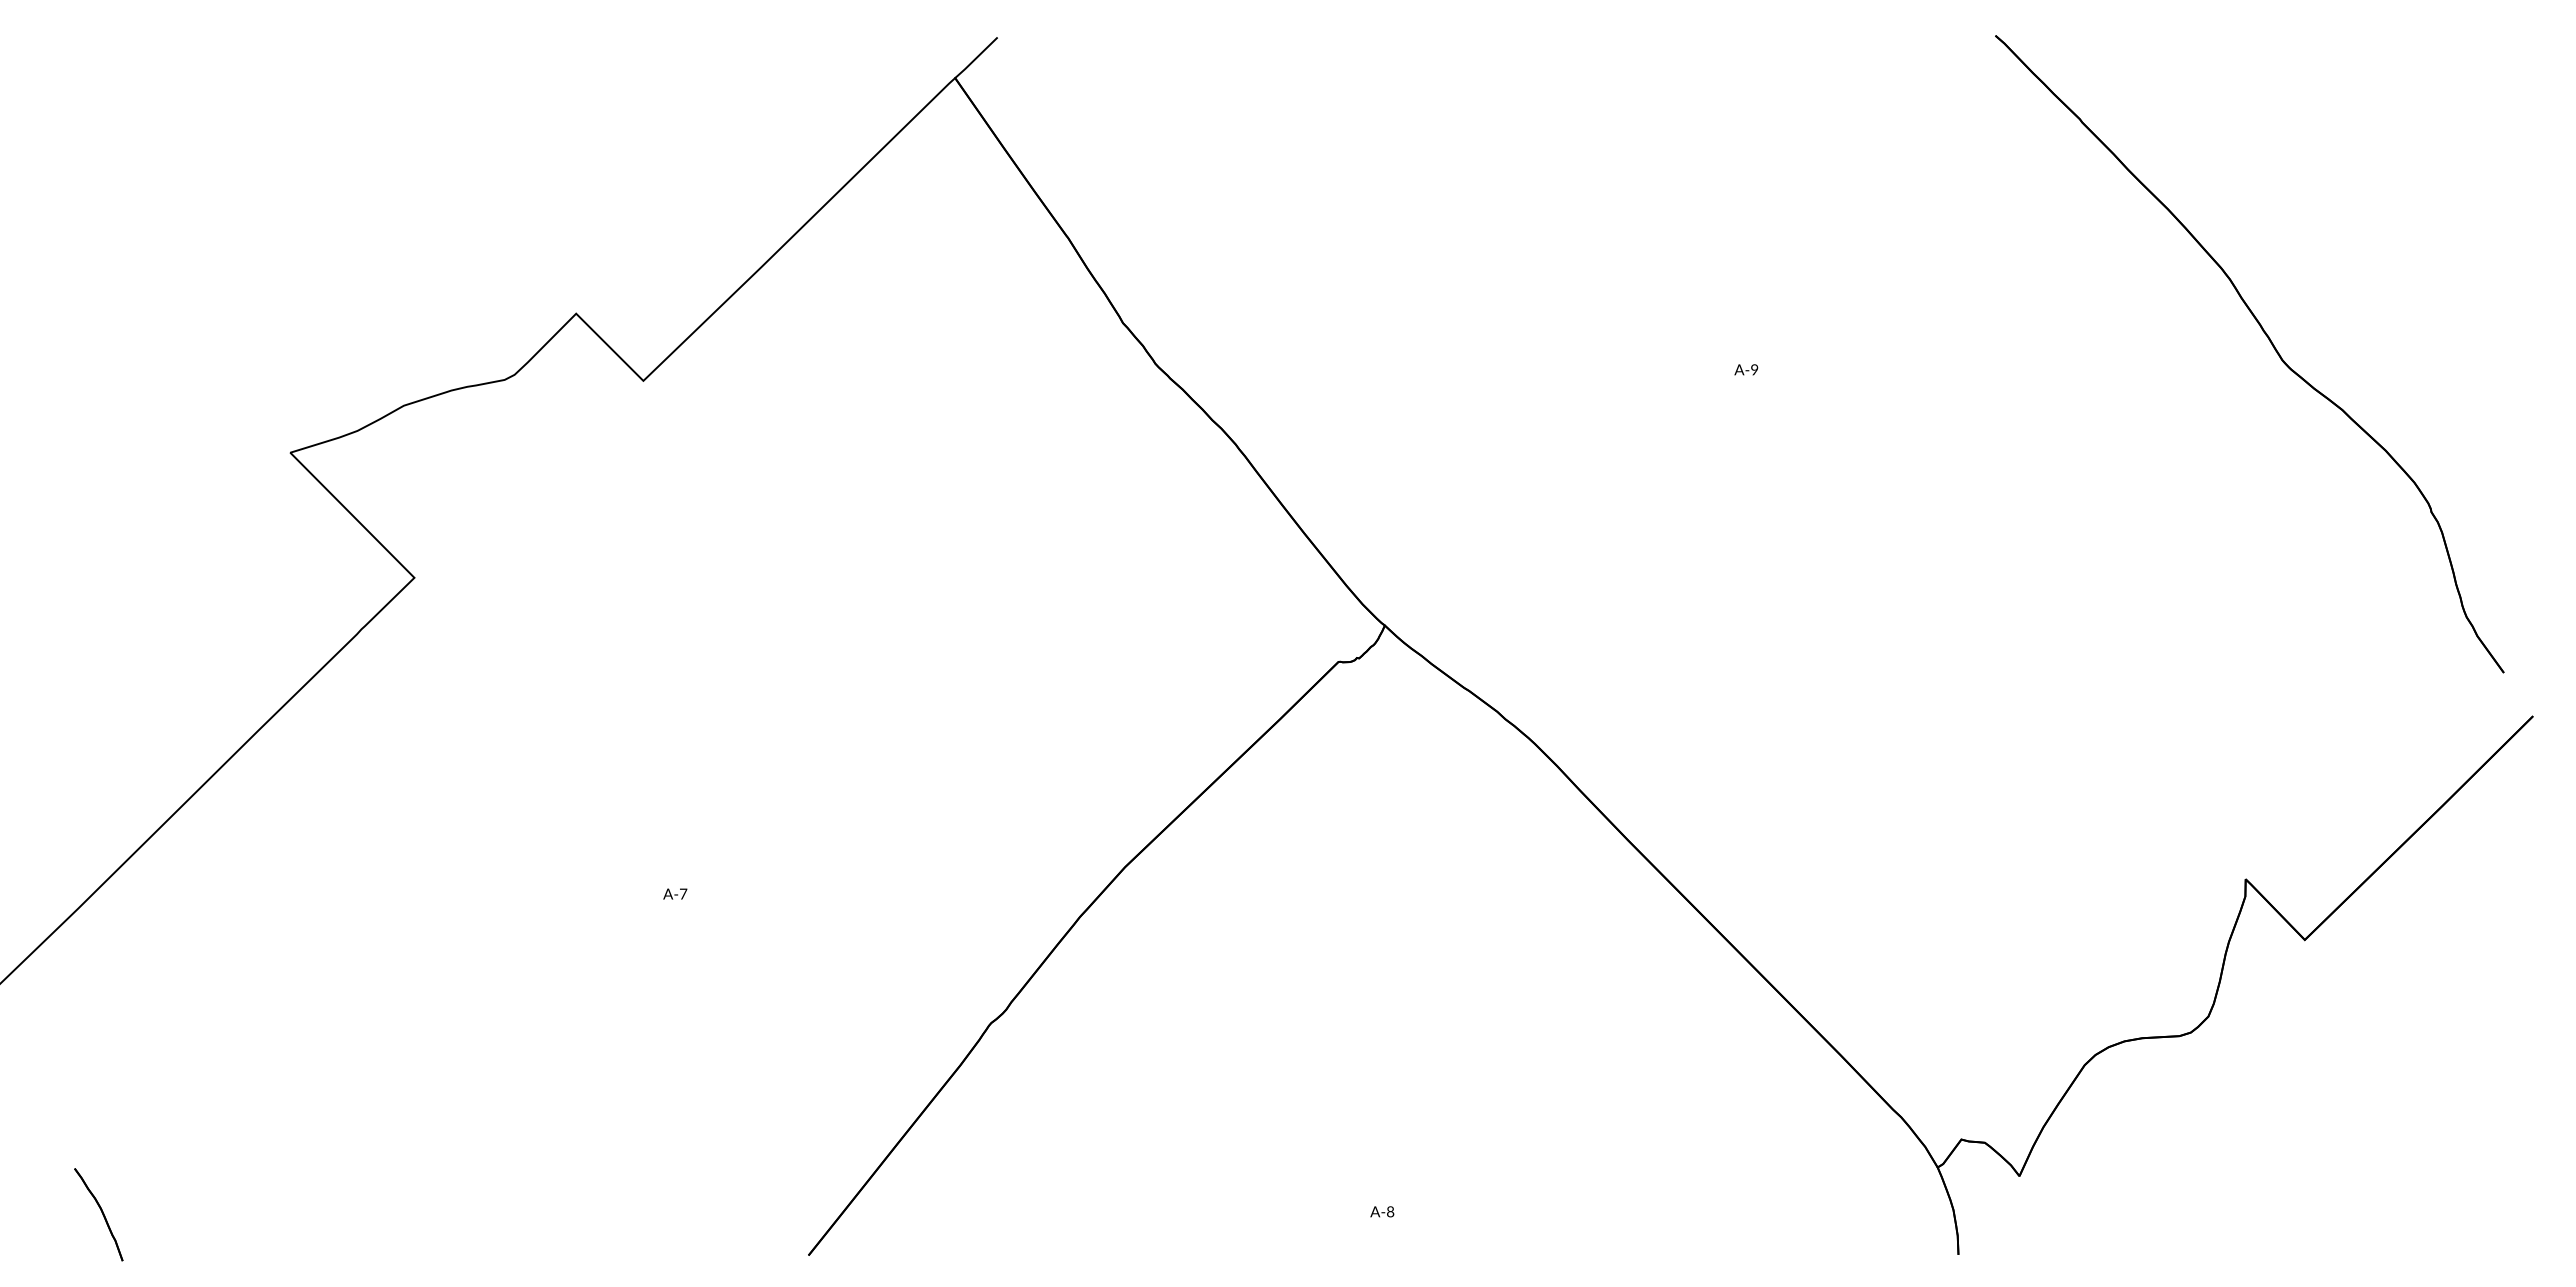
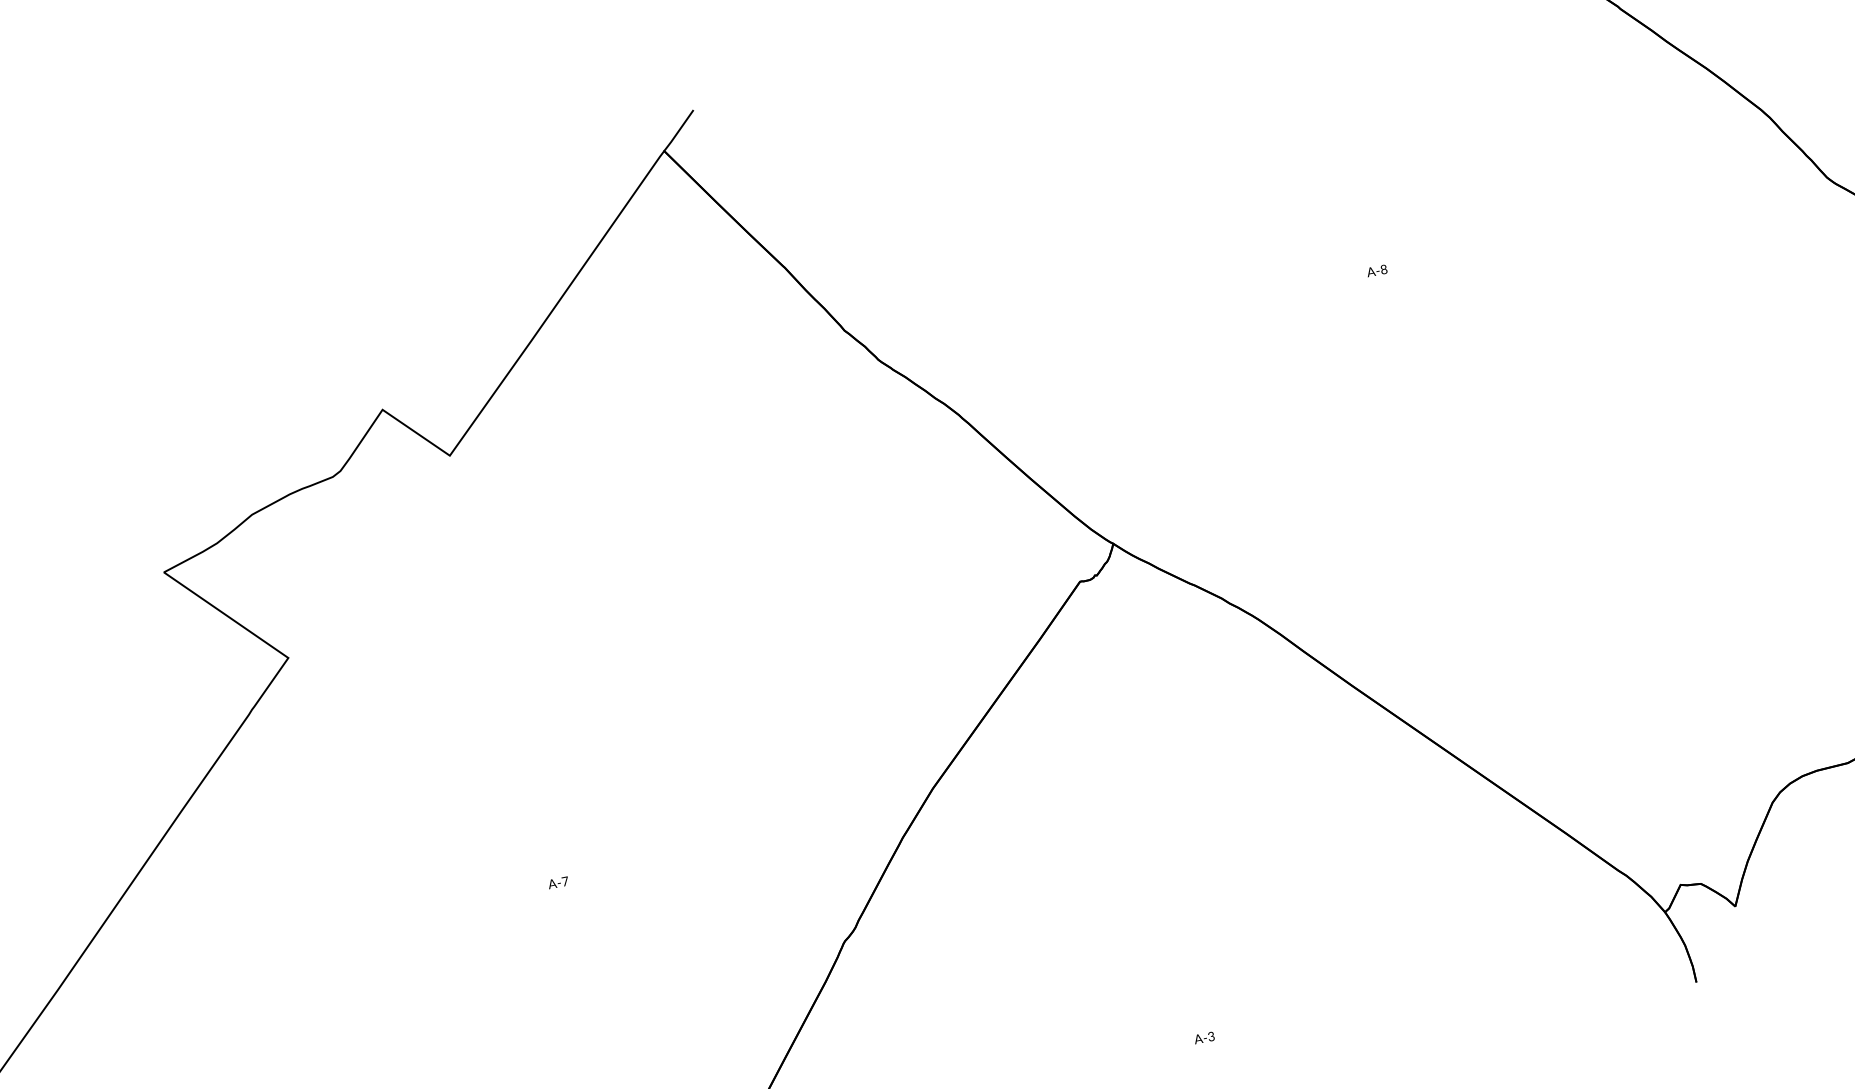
text: (1754, 370) -> (1383, 270), A-9 -> A-8
text: (1390, 1211) -> (1211, 1036), A-8 -> A-3

